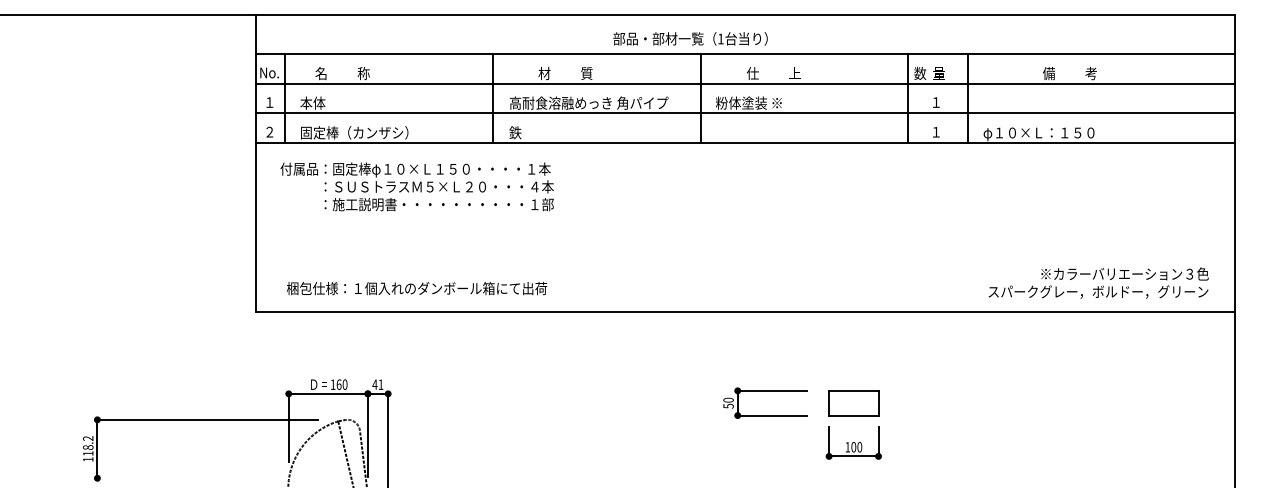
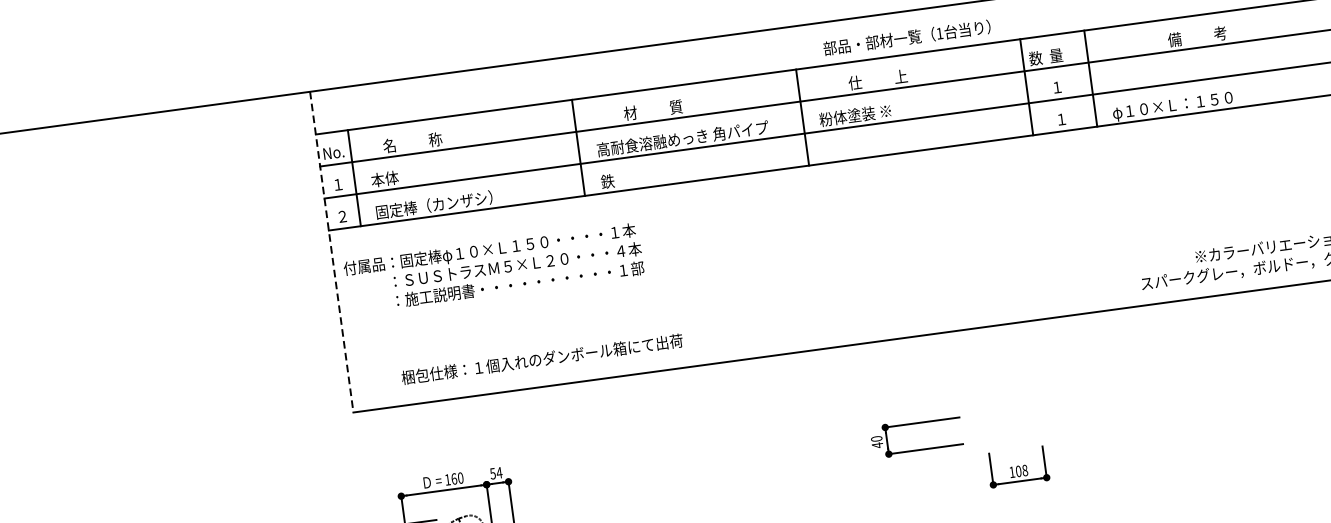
text: (690, 38) -> (906, 37), moved
line: (255, 163) -> (331, 252), solid -> dashed
text: (416, 186) -> (493, 268), moved
text: (416, 288) -> (541, 359), moved
text: (377, 384) -> (495, 473), 41 -> 54
part: (853, 403) -> (1011, 424), removed
text: (728, 405) -> (877, 444), 50 -> 40
text: (859, 447) -> (1024, 470), 100 -> 108

